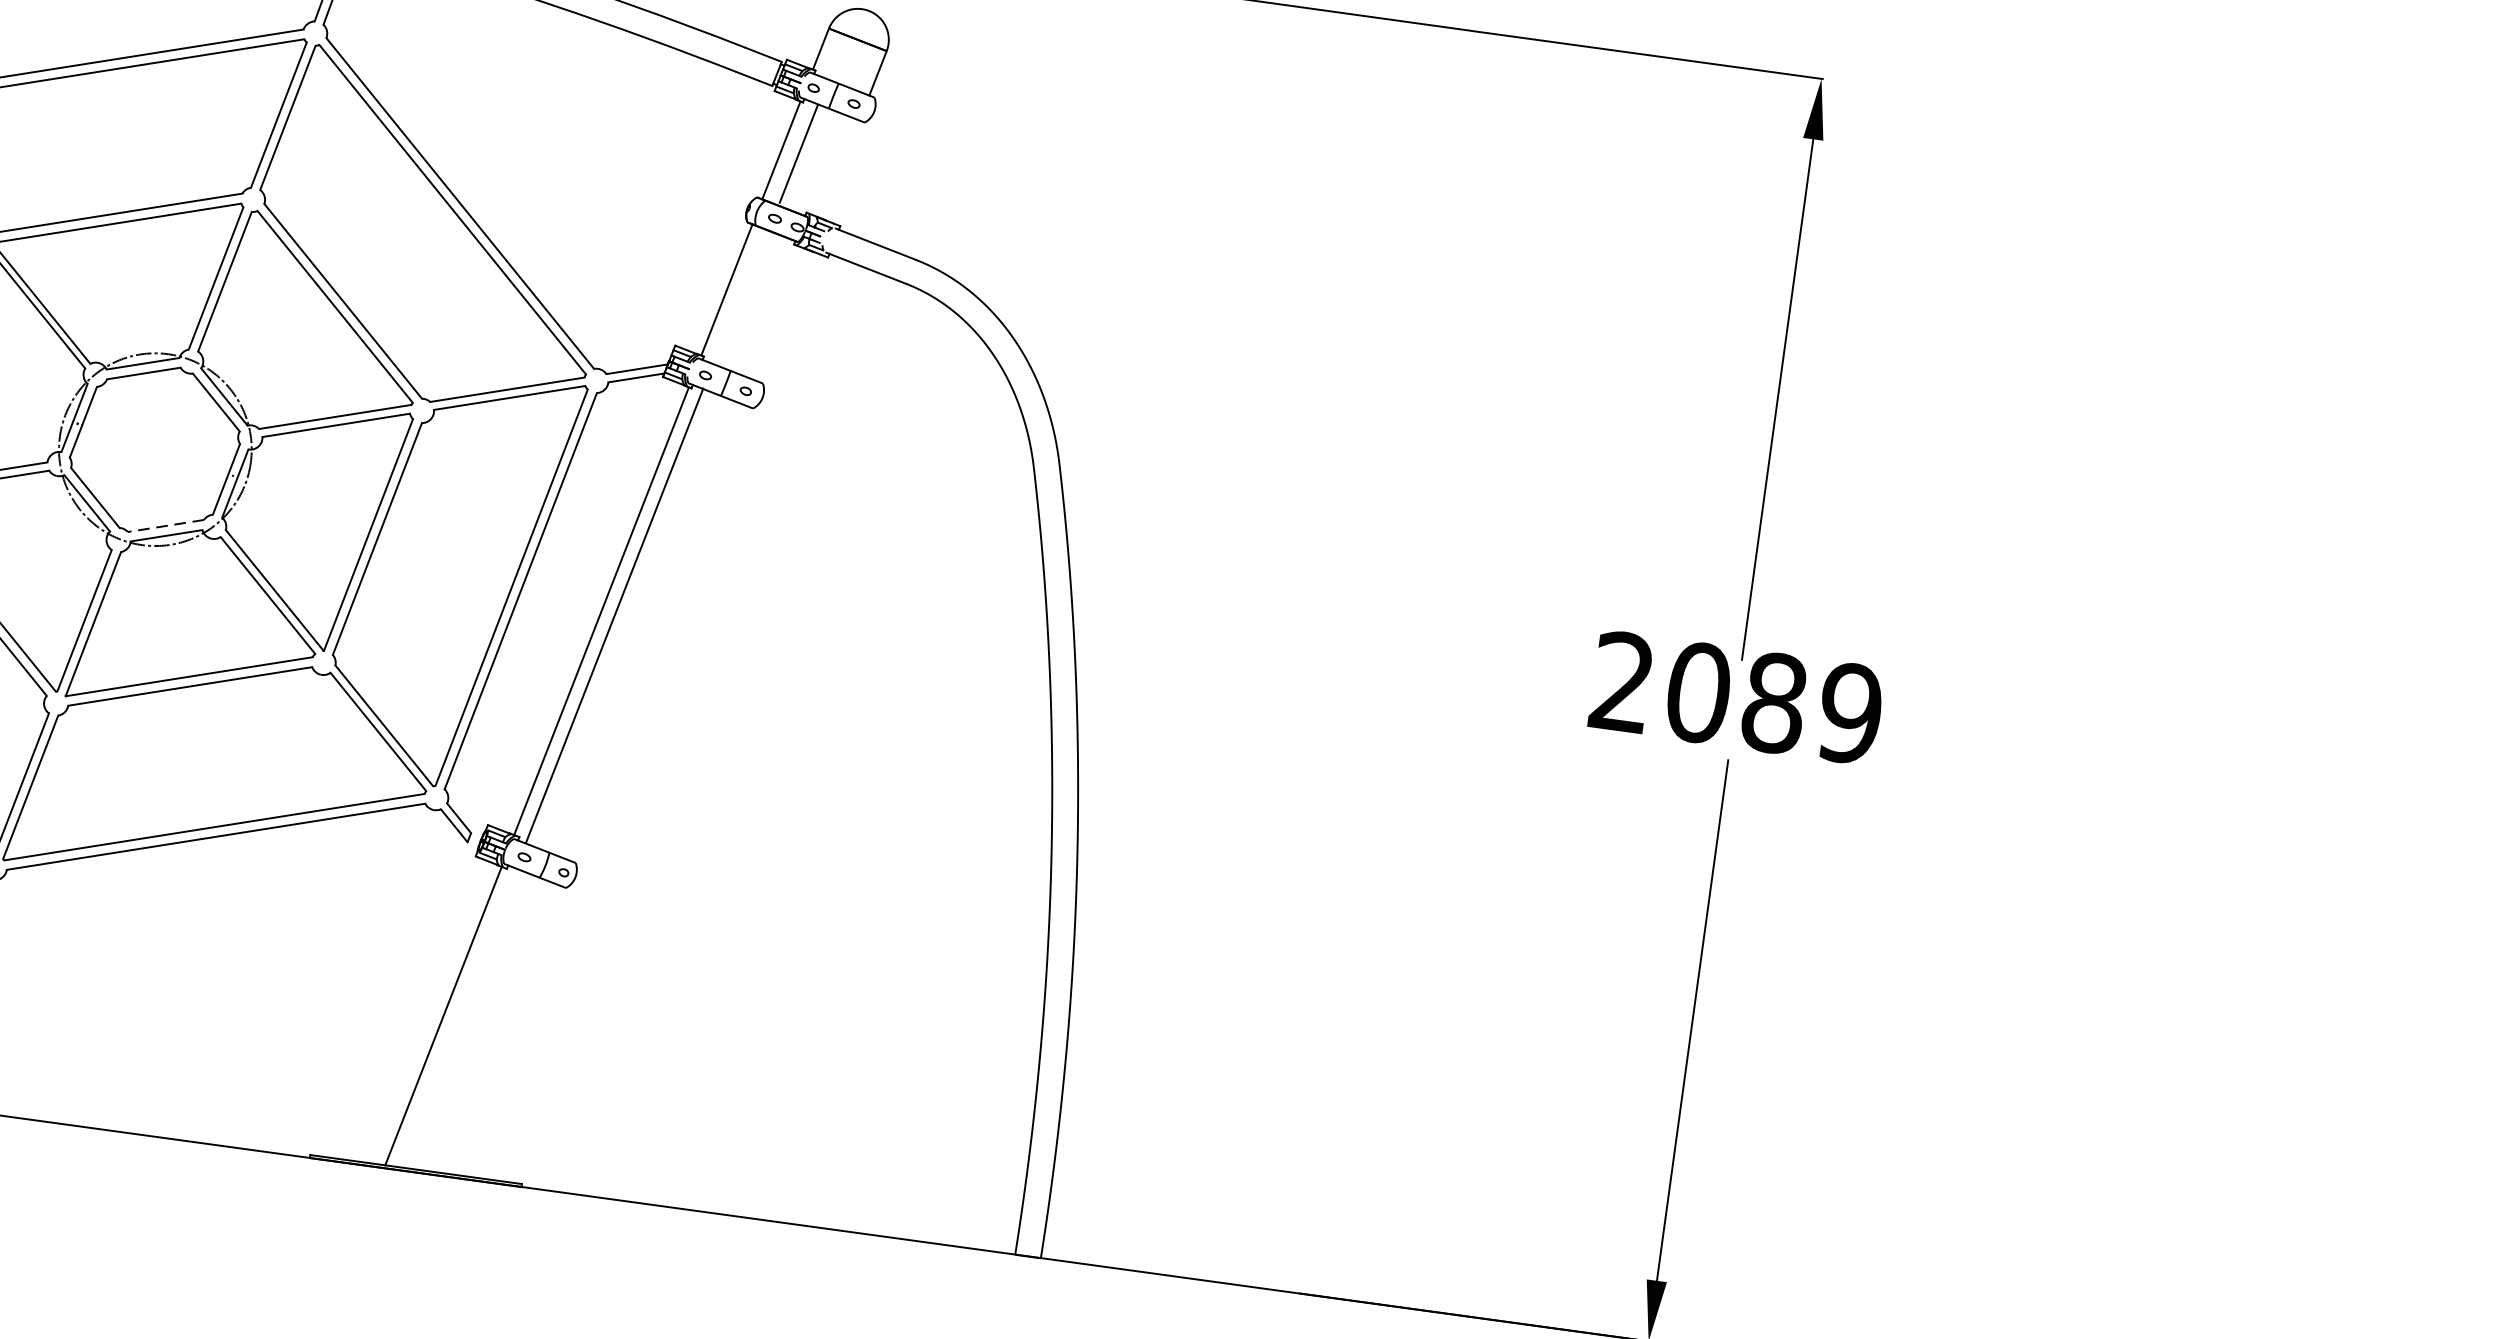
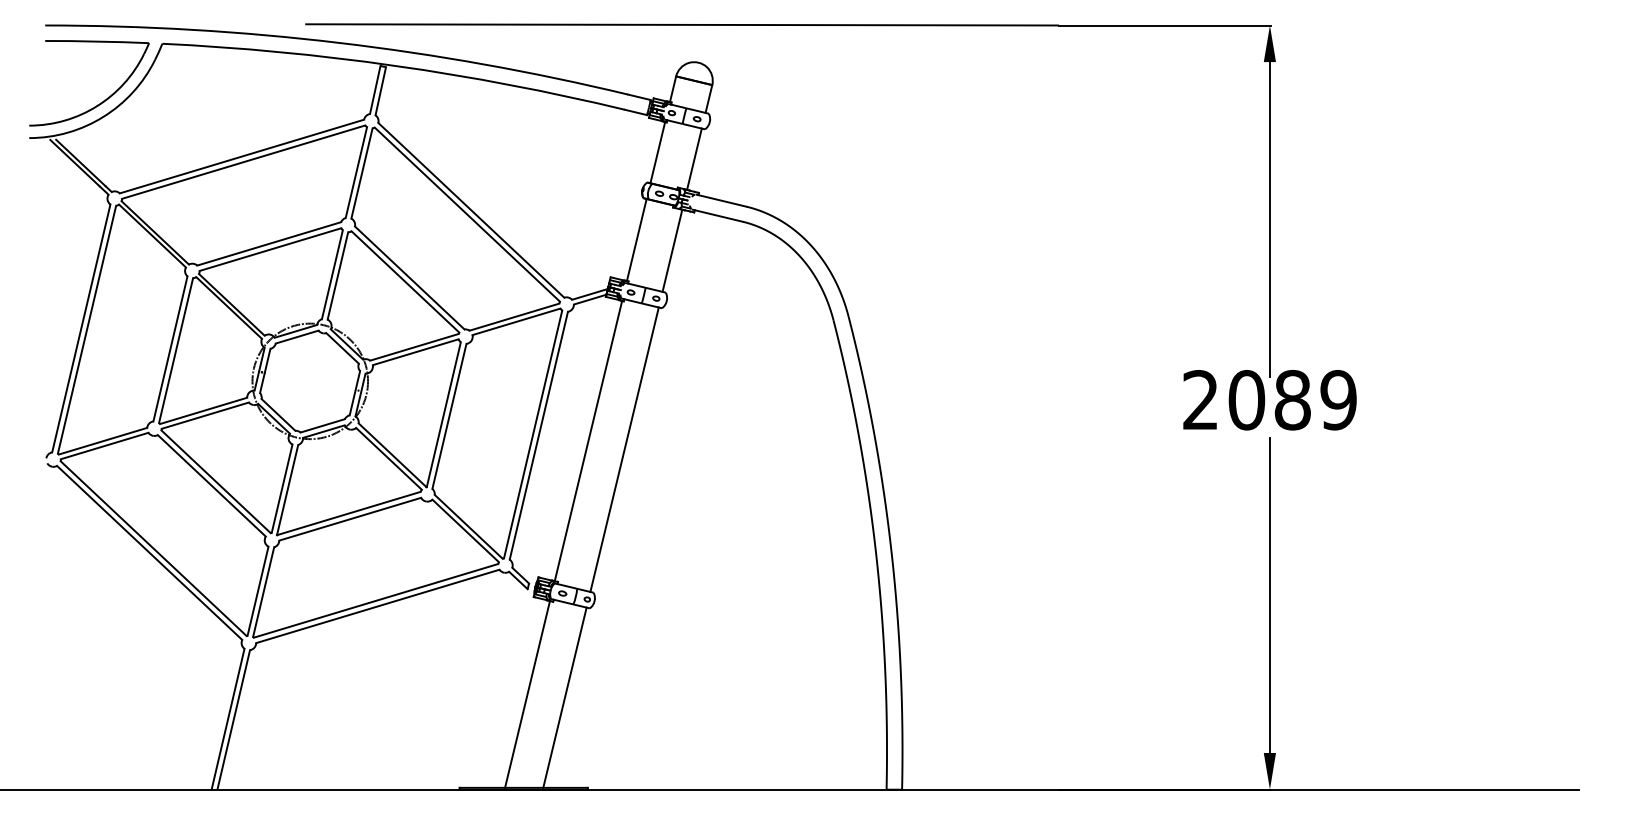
line: (799, 152) -> (694, 158), moved
line: (783, 315) -> (672, 250), added
line: (165, 526) -> (322, 426), dashed -> solid
line: (614, 615) -> (624, 449), moved
line: (503, 1029) -> (564, 697), added

